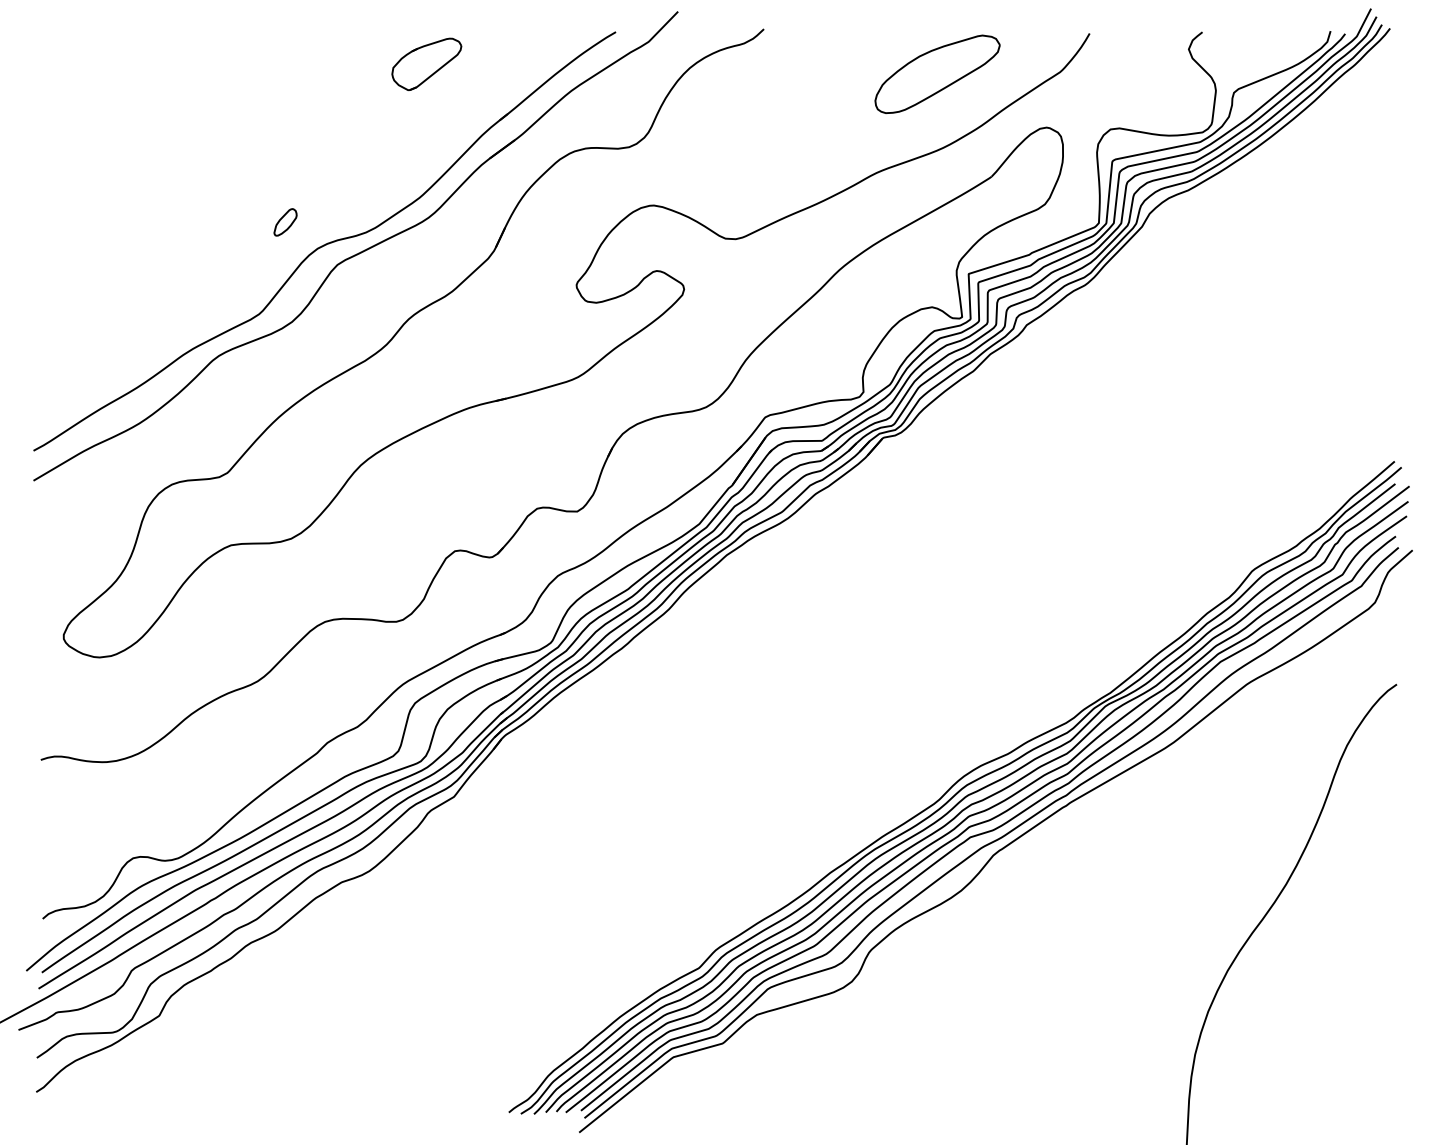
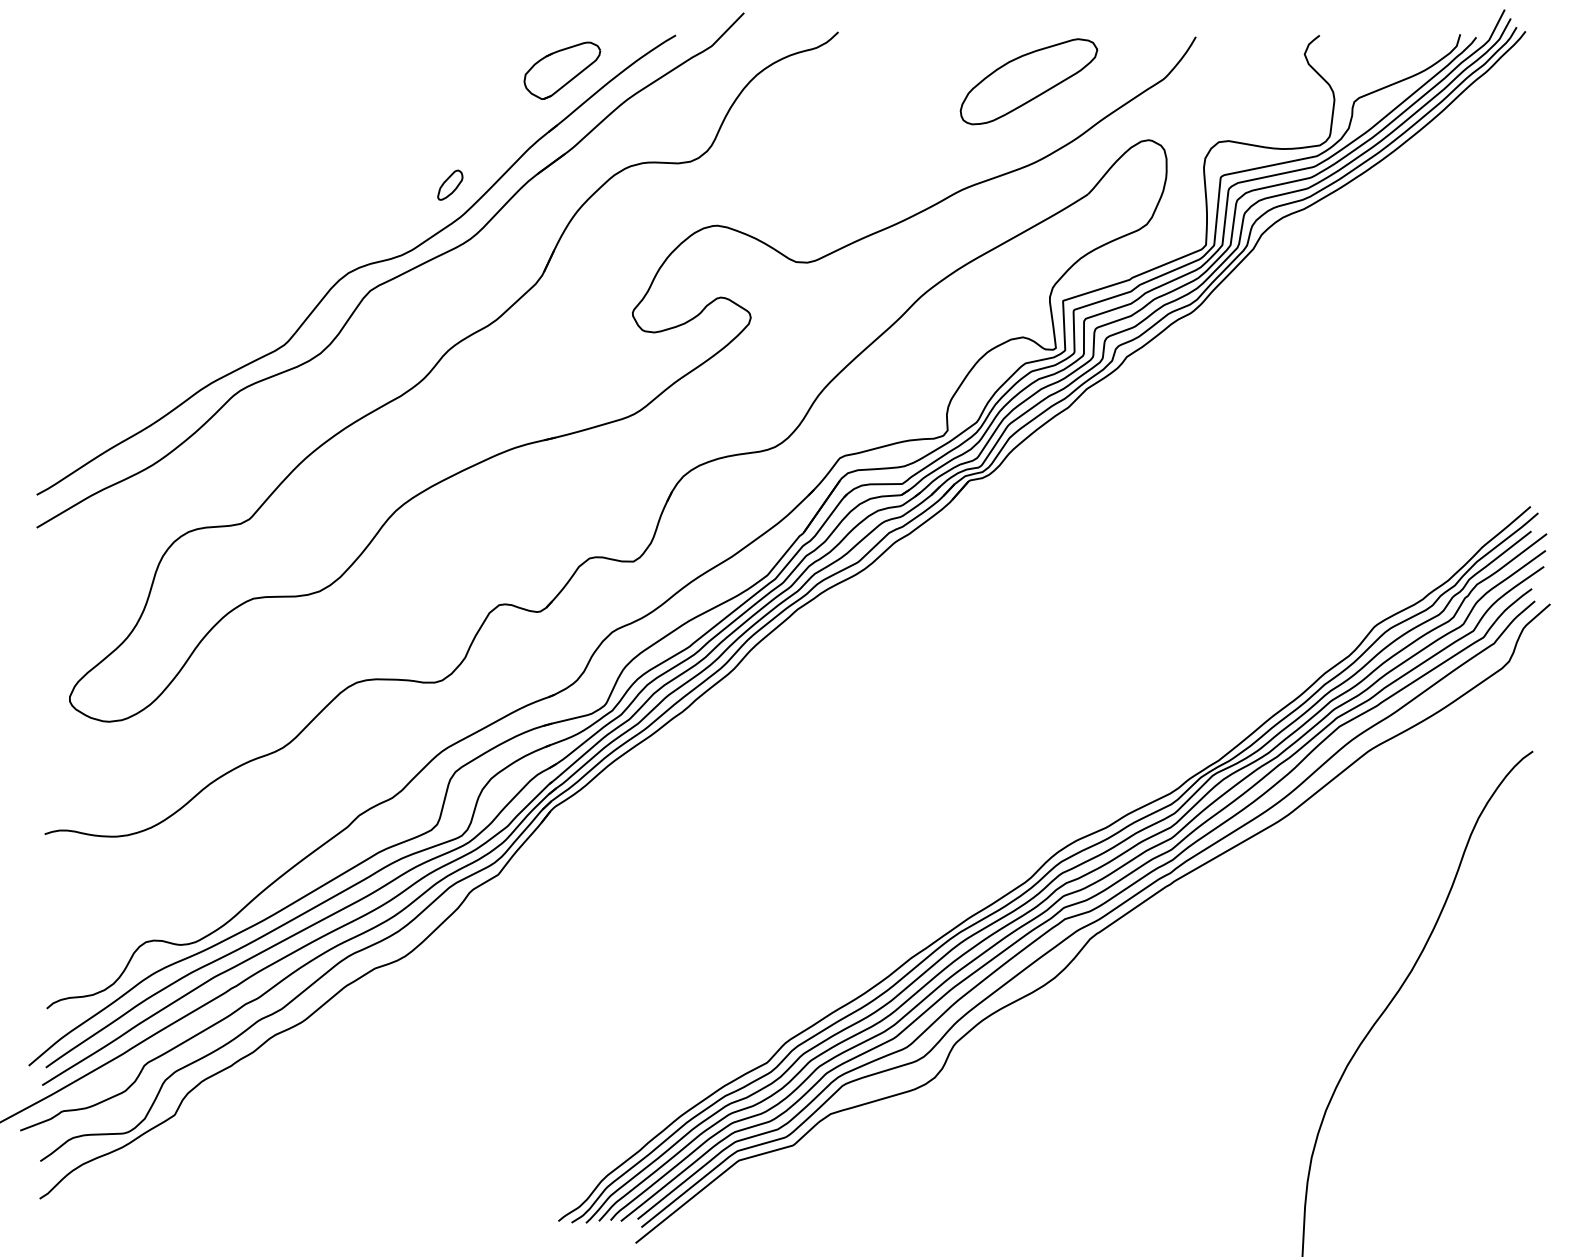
part: (426, 64) -> (562, 70), moved
part: (285, 221) -> (450, 184), moved

